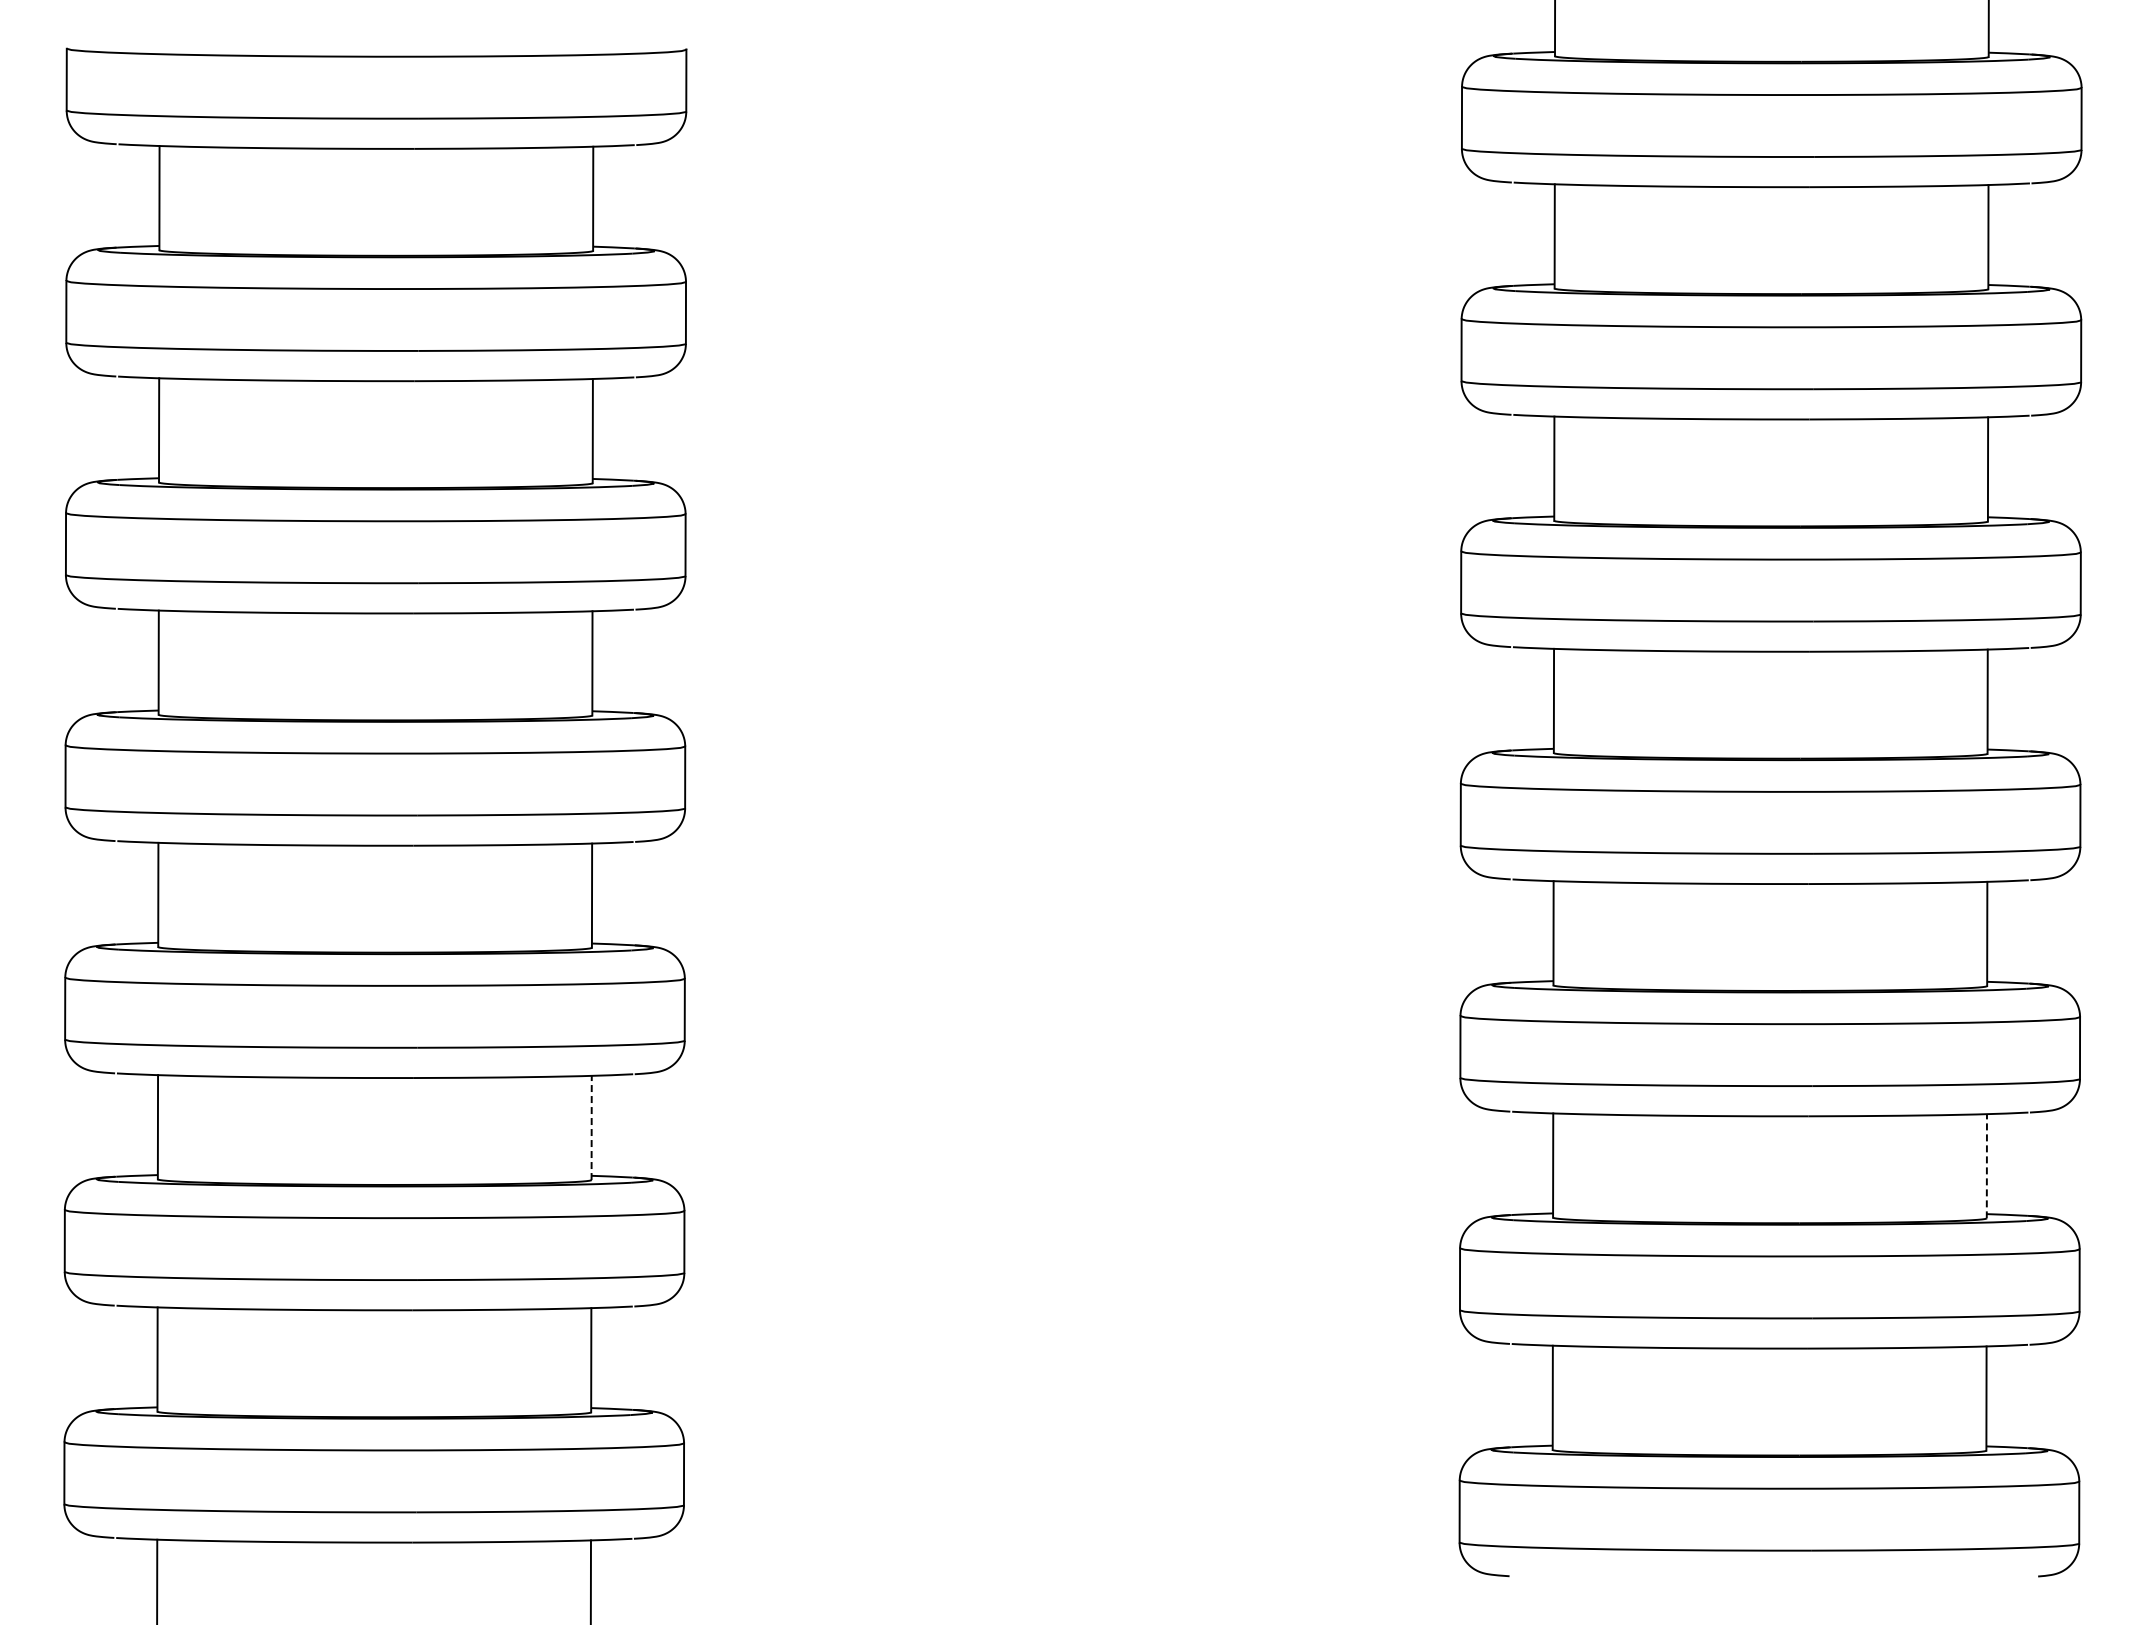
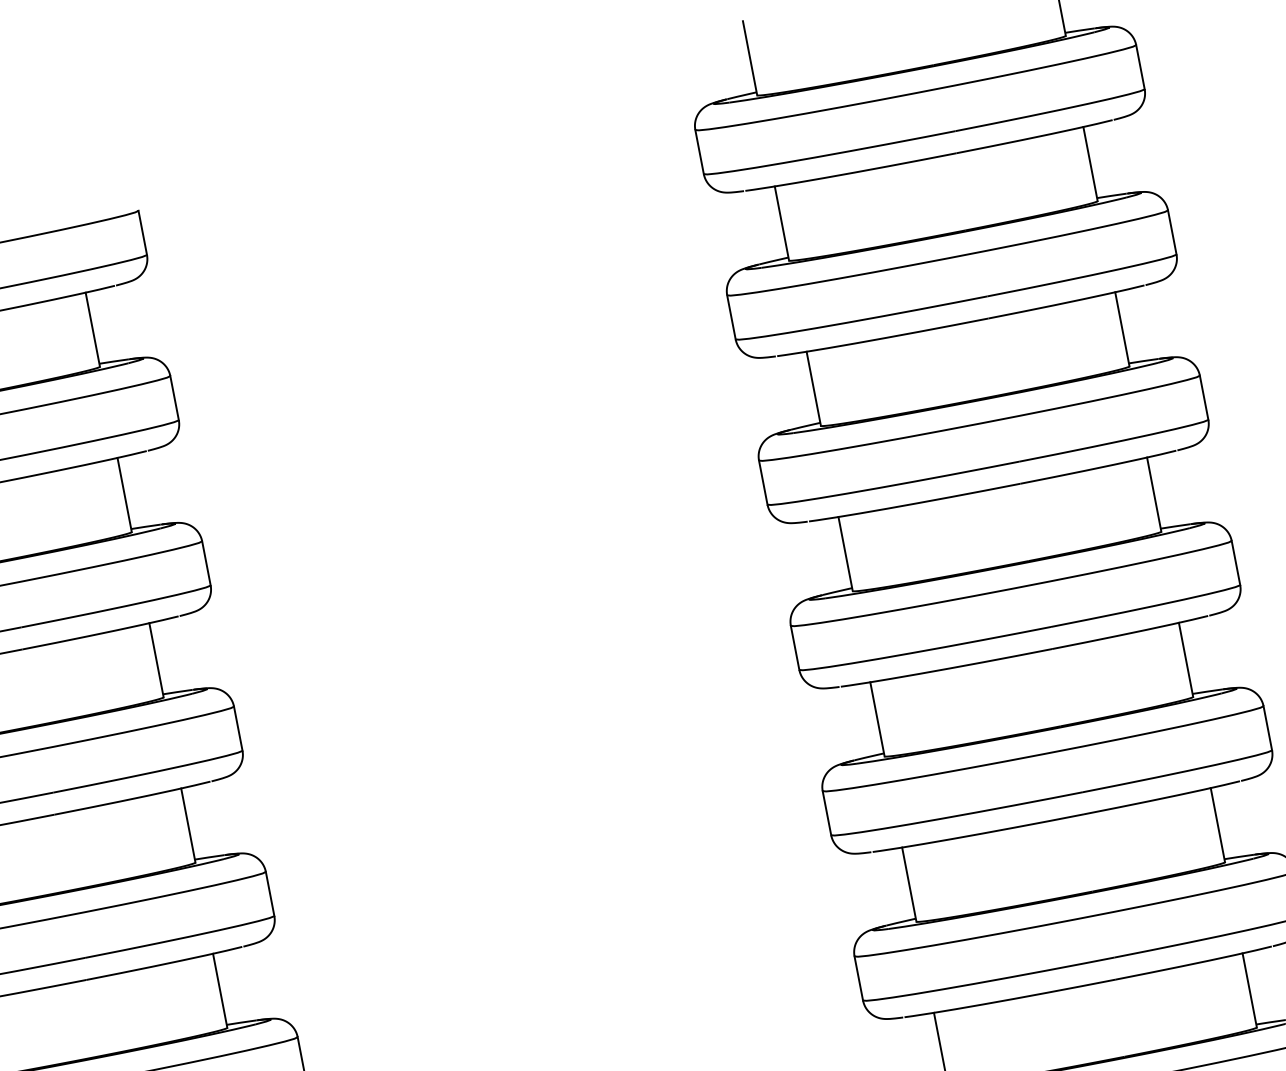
line: (591, 1127) -> (220, 990), dashed -> solid
line: (1986, 1165) -> (1217, 824), dashed -> solid

